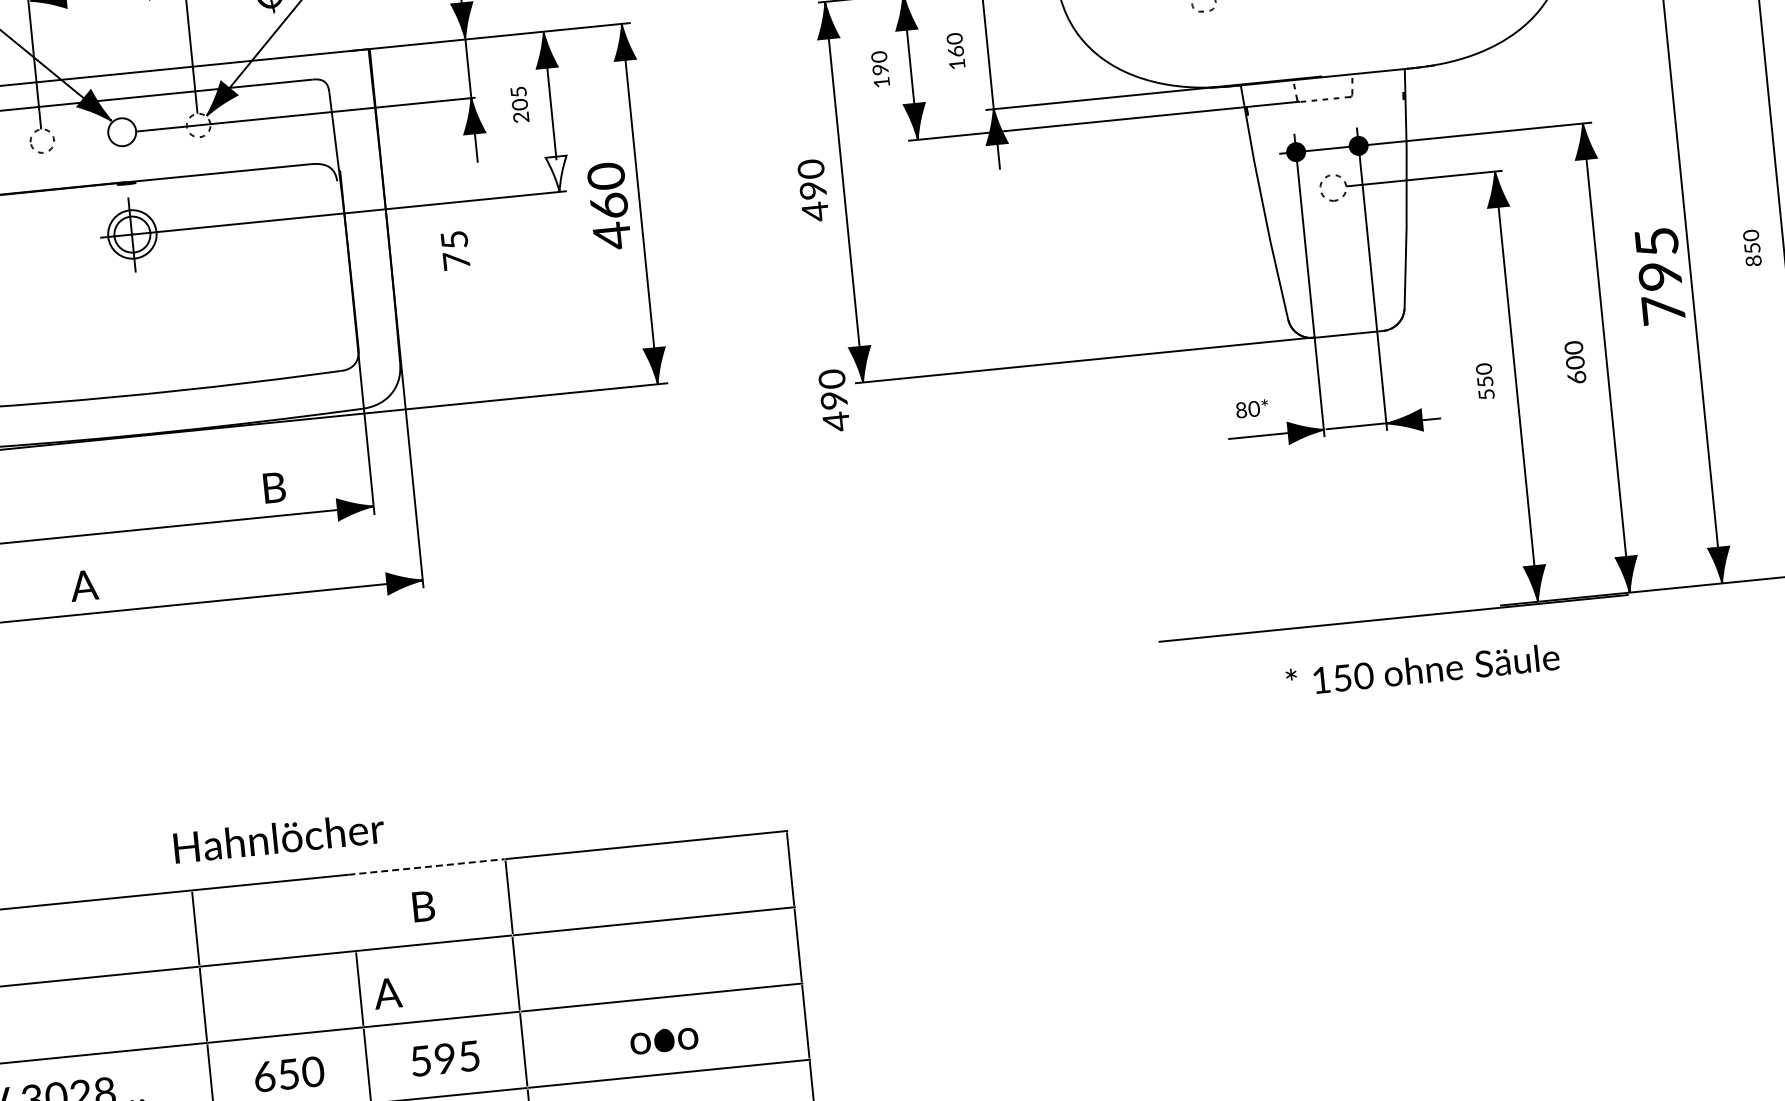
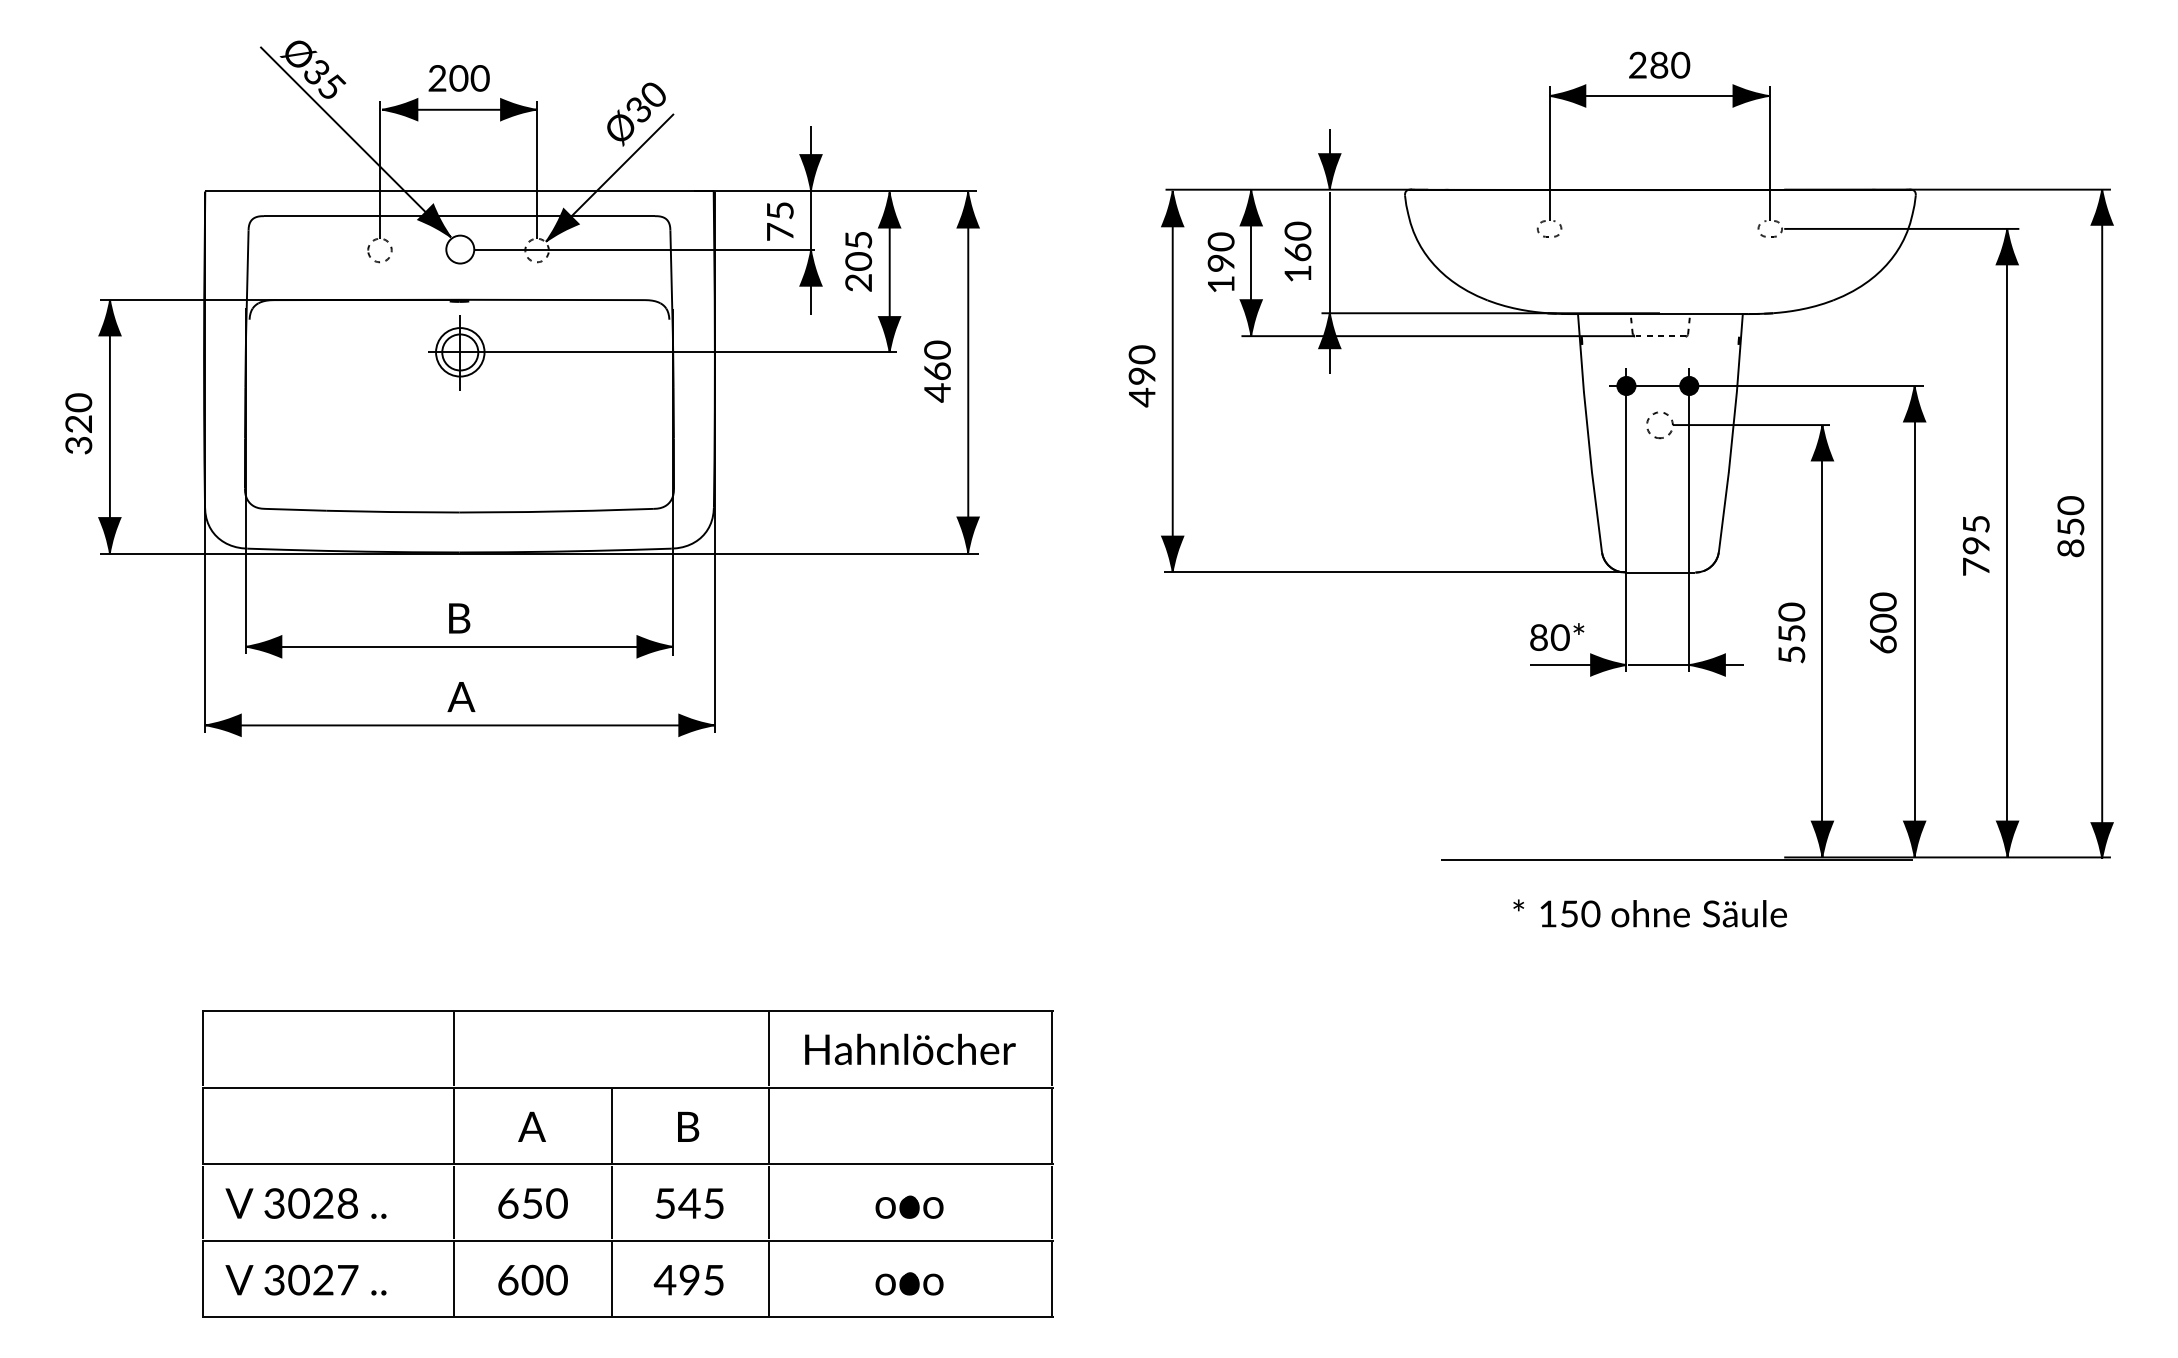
part: (955, 50) -> (1297, 251), size x1.67
part: (879, 68) -> (1220, 261), size x1.67
part: (519, 104) -> (858, 261), size x1.67
fill: (557, 174) -> (889, 334), added
part: (609, 206) -> (937, 371), size x0.71
part: (1751, 247) -> (2070, 526), size x1.67
part: (455, 250) -> (780, 221), moved
part: (1659, 276) -> (1975, 545), size x0.62
part: (1575, 361) -> (1883, 622), size x1.43
part: (1484, 381) -> (1791, 632), size x1.67
part: (833, 400) -> (1141, 587), removed
part: (1252, 408) -> (1557, 636), size x1.67
part: (274, 487) -> (459, 618), moved
part: (84, 585) -> (461, 696), moved
text: (1422, 669) -> (1649, 913), moved
text: (279, 837) -> (910, 1048), moved
line: (426, 866) -> (690, 1010), dashed -> solid
text: (423, 906) -> (688, 1126), moved
text: (387, 993) -> (531, 1126), moved
text: (445, 1058) -> (689, 1203), 595 -> 545

